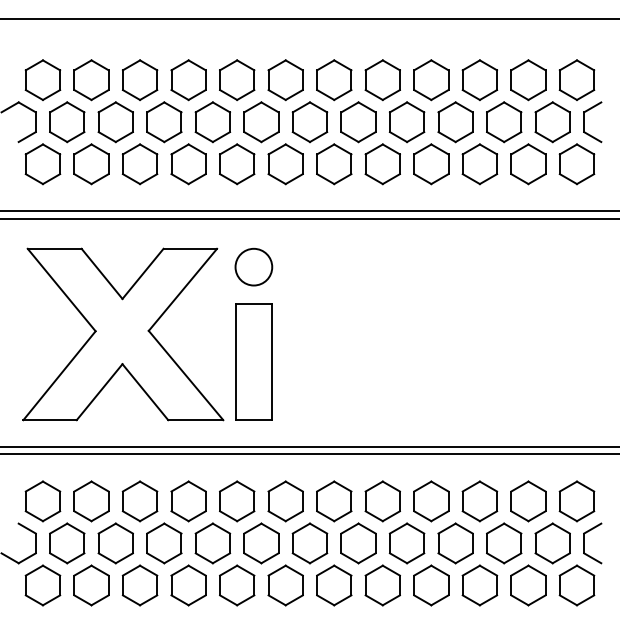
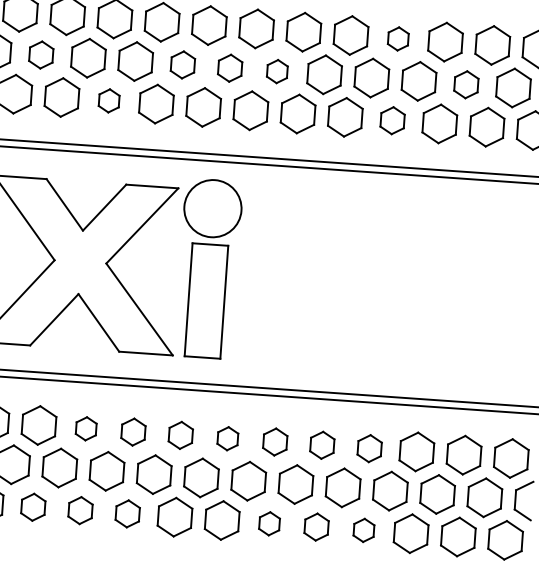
part: (431, 80) -> (398, 39), size x0.6
part: (67, 122) -> (41, 55), size x0.7
part: (212, 122) -> (182, 65), size x0.7
part: (261, 122) -> (230, 68), size x0.7
part: (309, 122) -> (276, 71), size x0.6
part: (504, 122) -> (466, 84), size x0.7
part: (139, 164) -> (108, 101), size x0.6
part: (431, 164) -> (392, 120), size x0.7
circle: (253, 266) -> (212, 207), size x1.6
part: (139, 501) -> (85, 428), size x0.6
part: (188, 501) -> (133, 432), size x0.7
part: (237, 501) -> (181, 435), size x0.7
part: (285, 501) -> (227, 438), size x0.6
part: (334, 501) -> (275, 442), size x0.7
part: (382, 501) -> (322, 445), size x0.7
part: (431, 501) -> (369, 448), size x0.7
part: (91, 585) -> (33, 507), size x0.7
part: (139, 585) -> (79, 510), size x0.7
part: (188, 585) -> (127, 513), size x0.7
part: (334, 585) -> (269, 523), size x0.6
part: (382, 585) -> (316, 527), size x0.7
part: (431, 585) -> (364, 530), size x0.6

